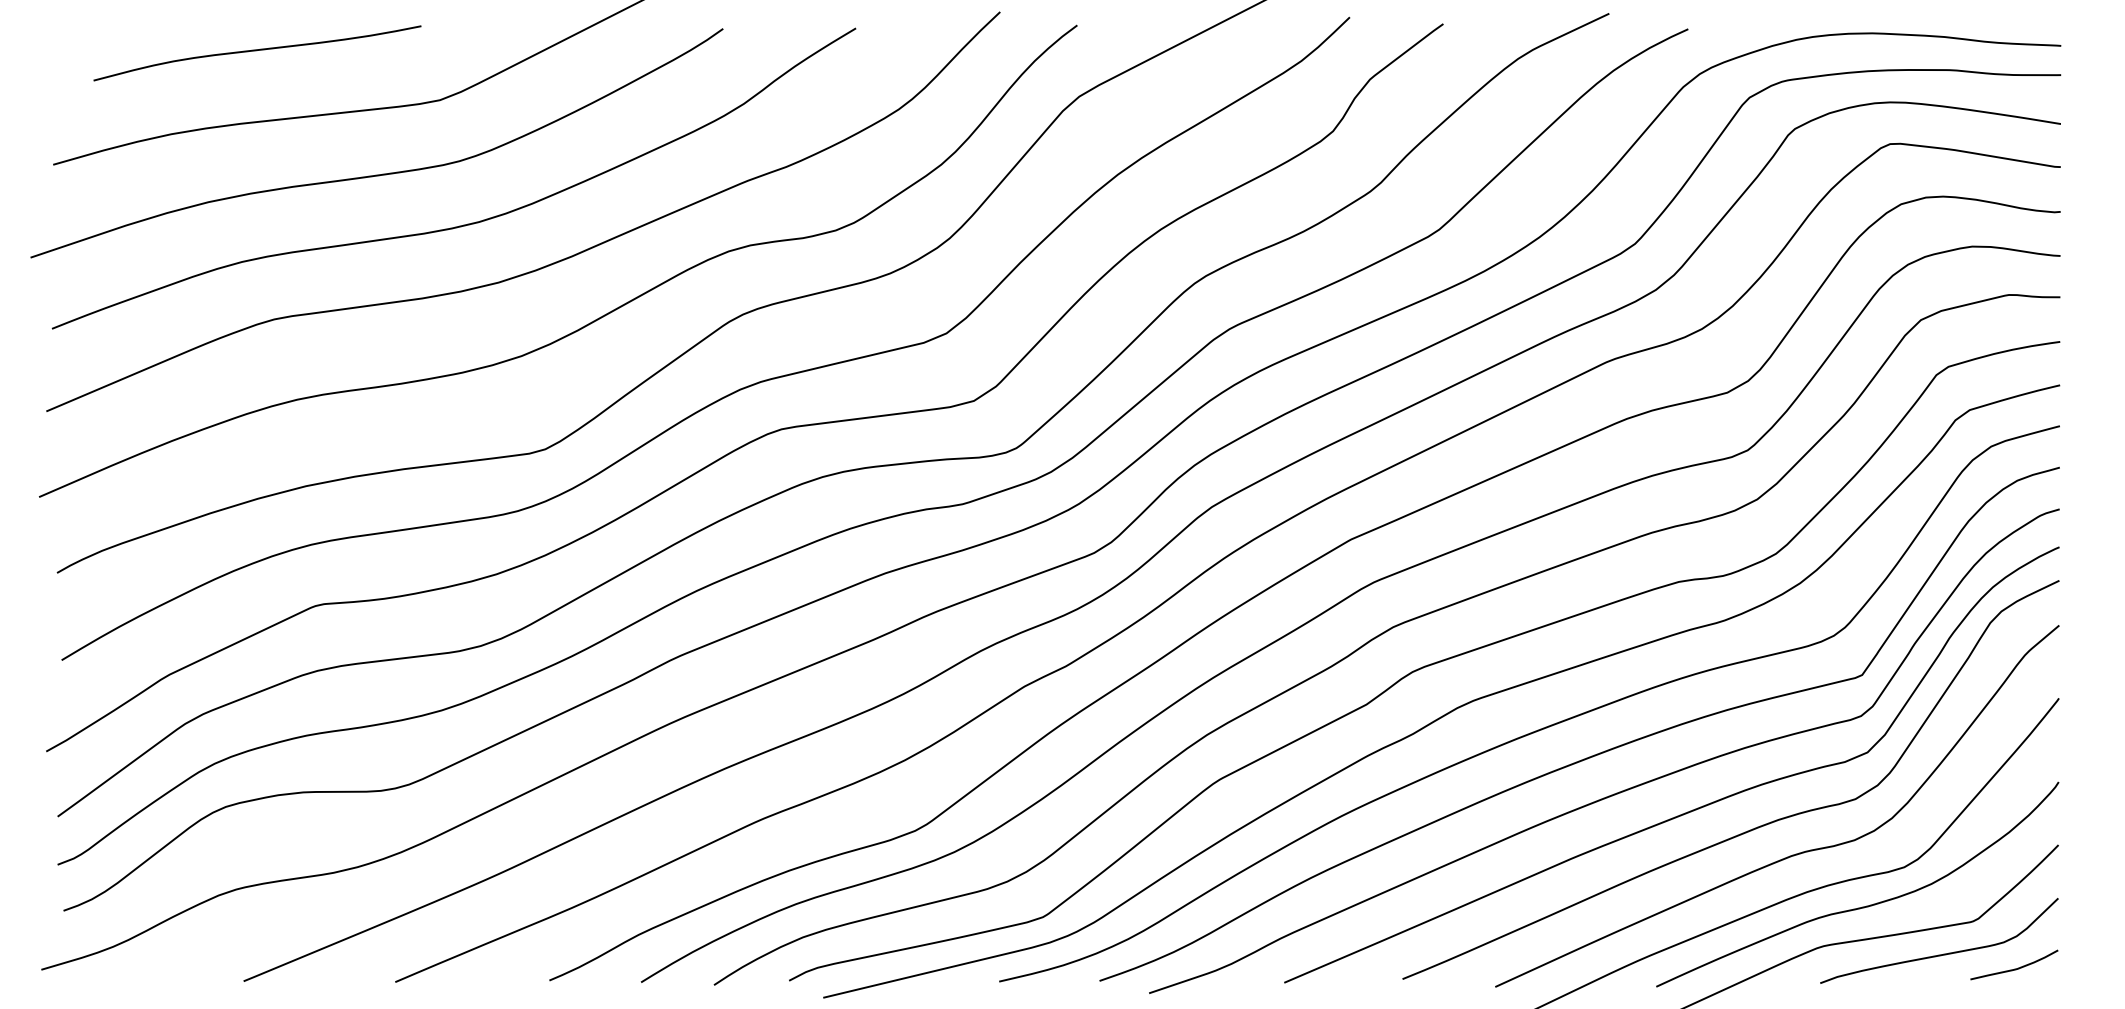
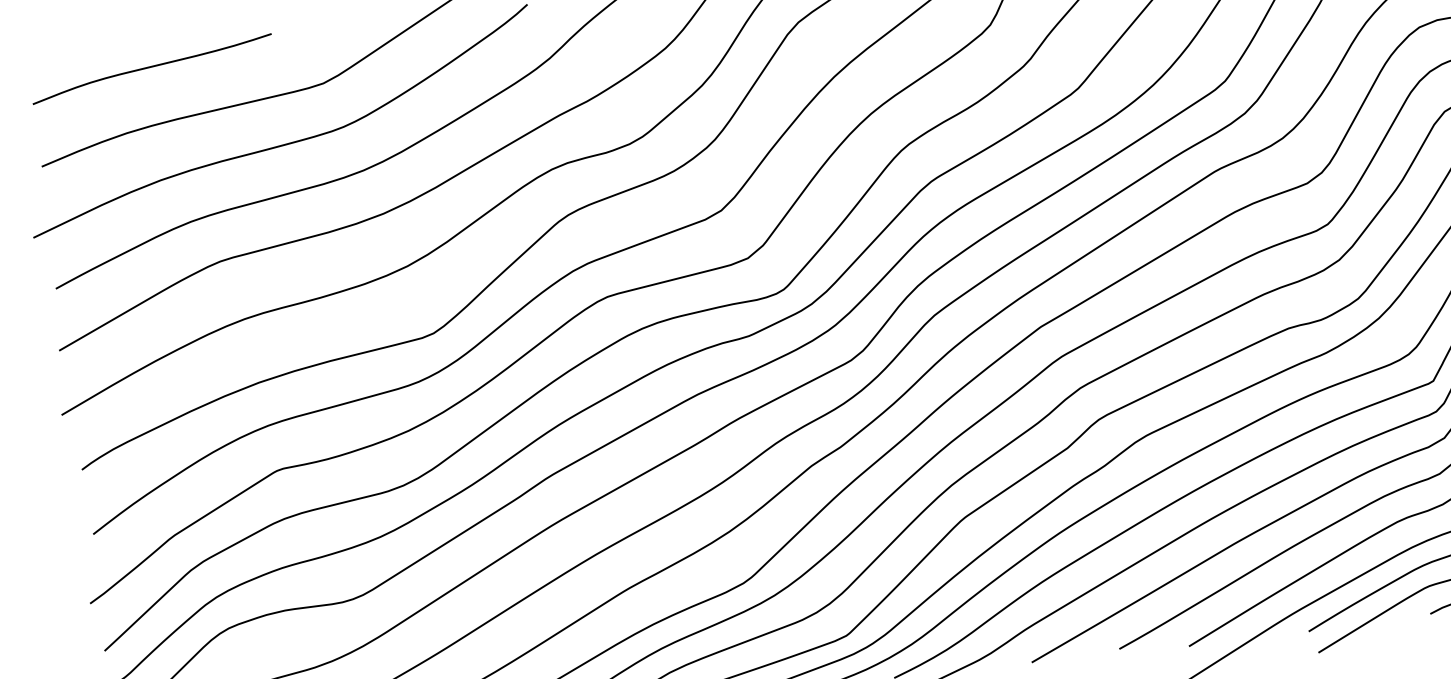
curve: (256, 51) -> (151, 67), moved

